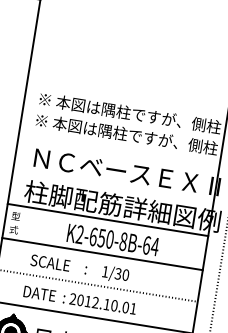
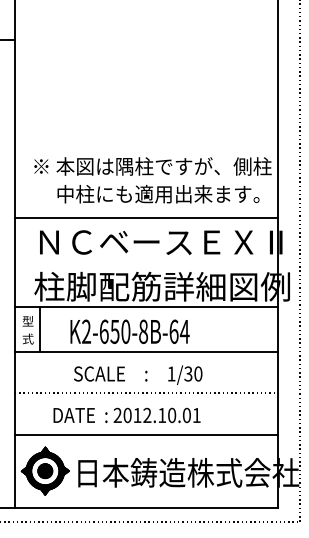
text: (126, 133) -> (152, 193), ※ 本図は隅柱ですが、側柱 -> 中柱にも適用出来ます。
line: (118, 151) -> (145, 217), added
line: (23, 223) -> (39, 329), added
text: (112, 239) -> (129, 331), moved
text: (80, 268) -> (138, 374), moved

